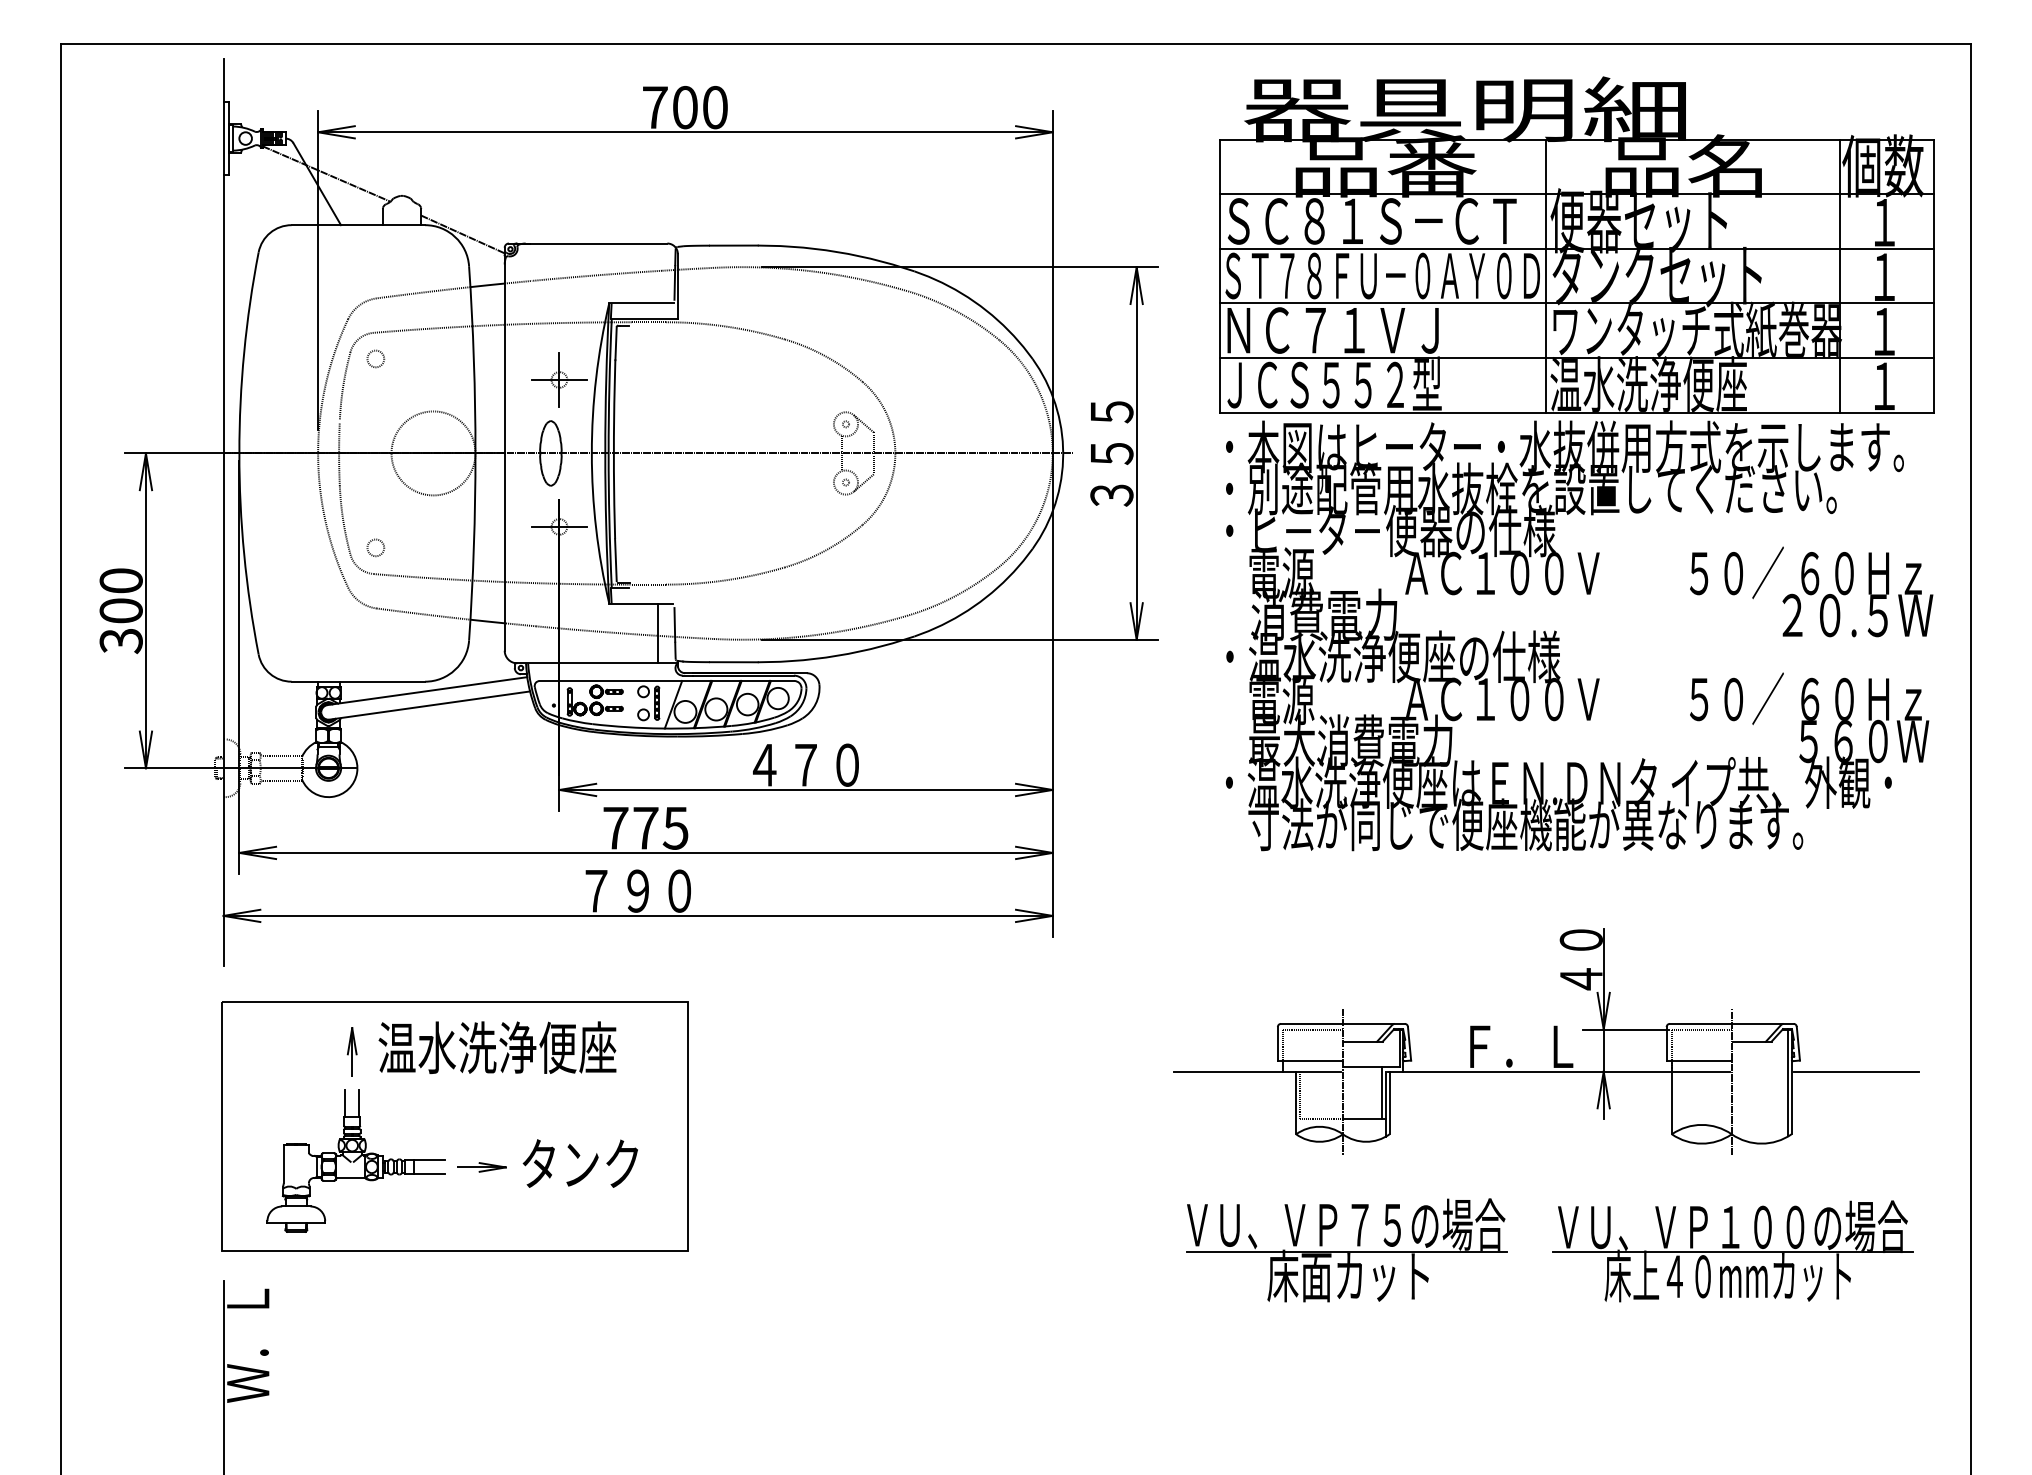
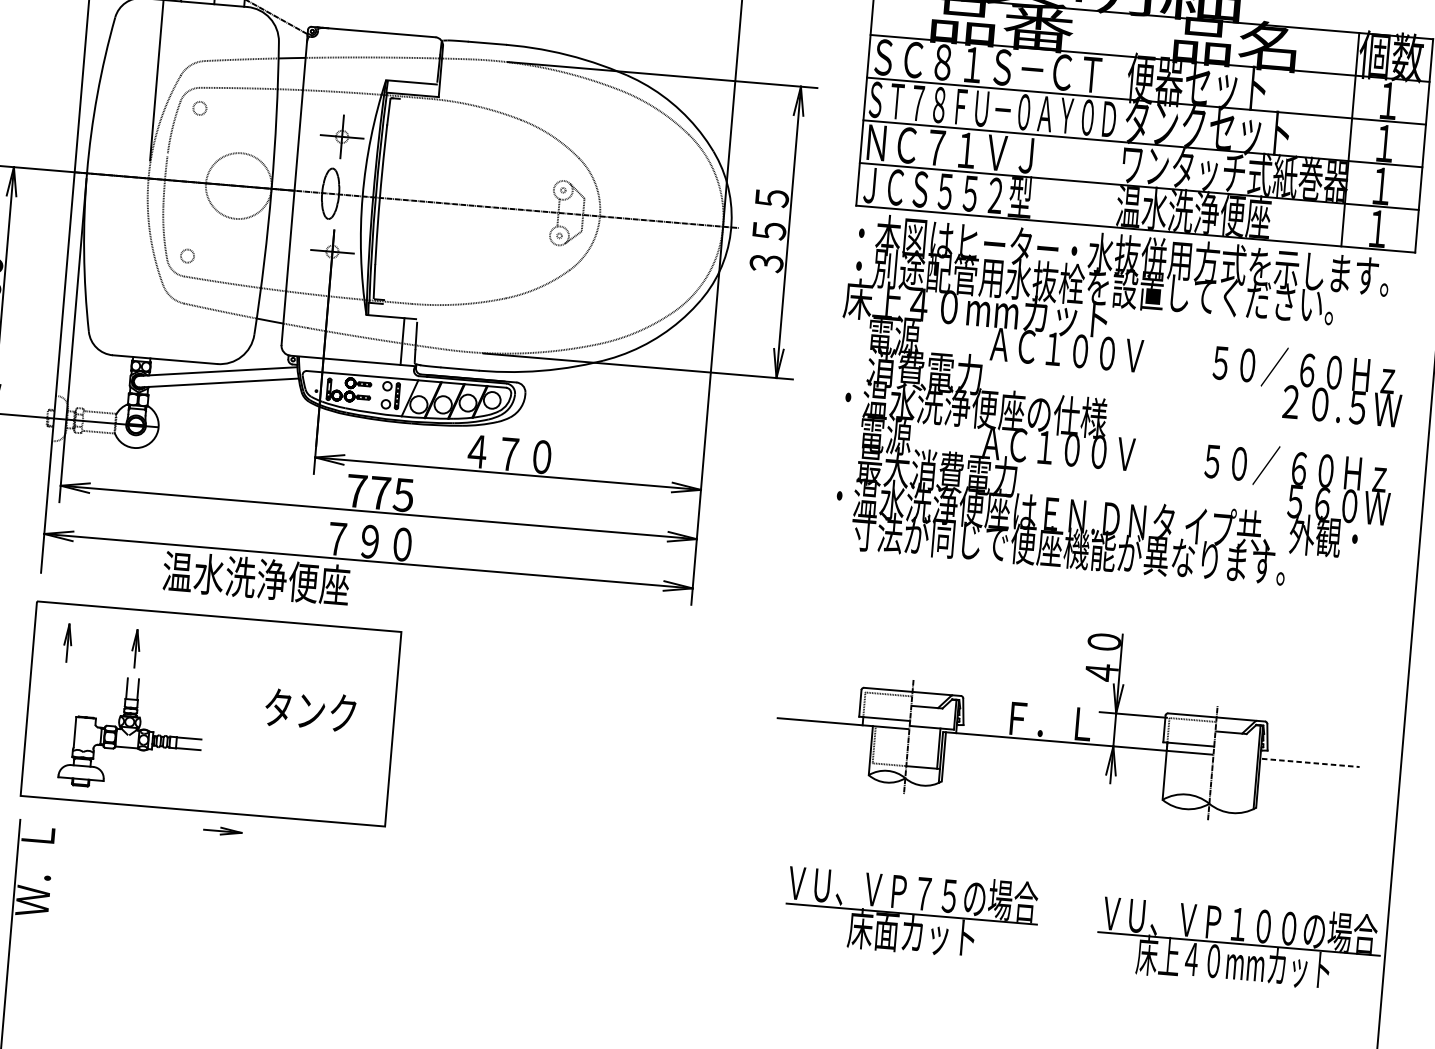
line: (1545, 275) -> (1120, 119), removed
text: (1384, 530) -> (977, 308), ・ヒ－タ－便器の仕様 -> 床上４０mmカット
text: (497, 1047) -> (256, 578), moved
part: (264, 1051) -> (67, 642), added
line: (1856, 1071) -> (1311, 762), solid -> dashed
text: (579, 1163) -> (309, 710), moved
part: (481, 1167) -> (222, 831), moved
part: (1346, 1250) -> (911, 912), moved
part: (1732, 1251) -> (1238, 943), moved

